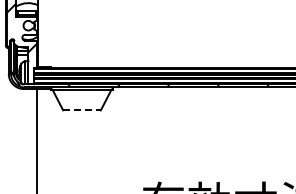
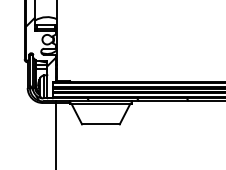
line: (82, 110) -> (101, 124), dashed -> solid

